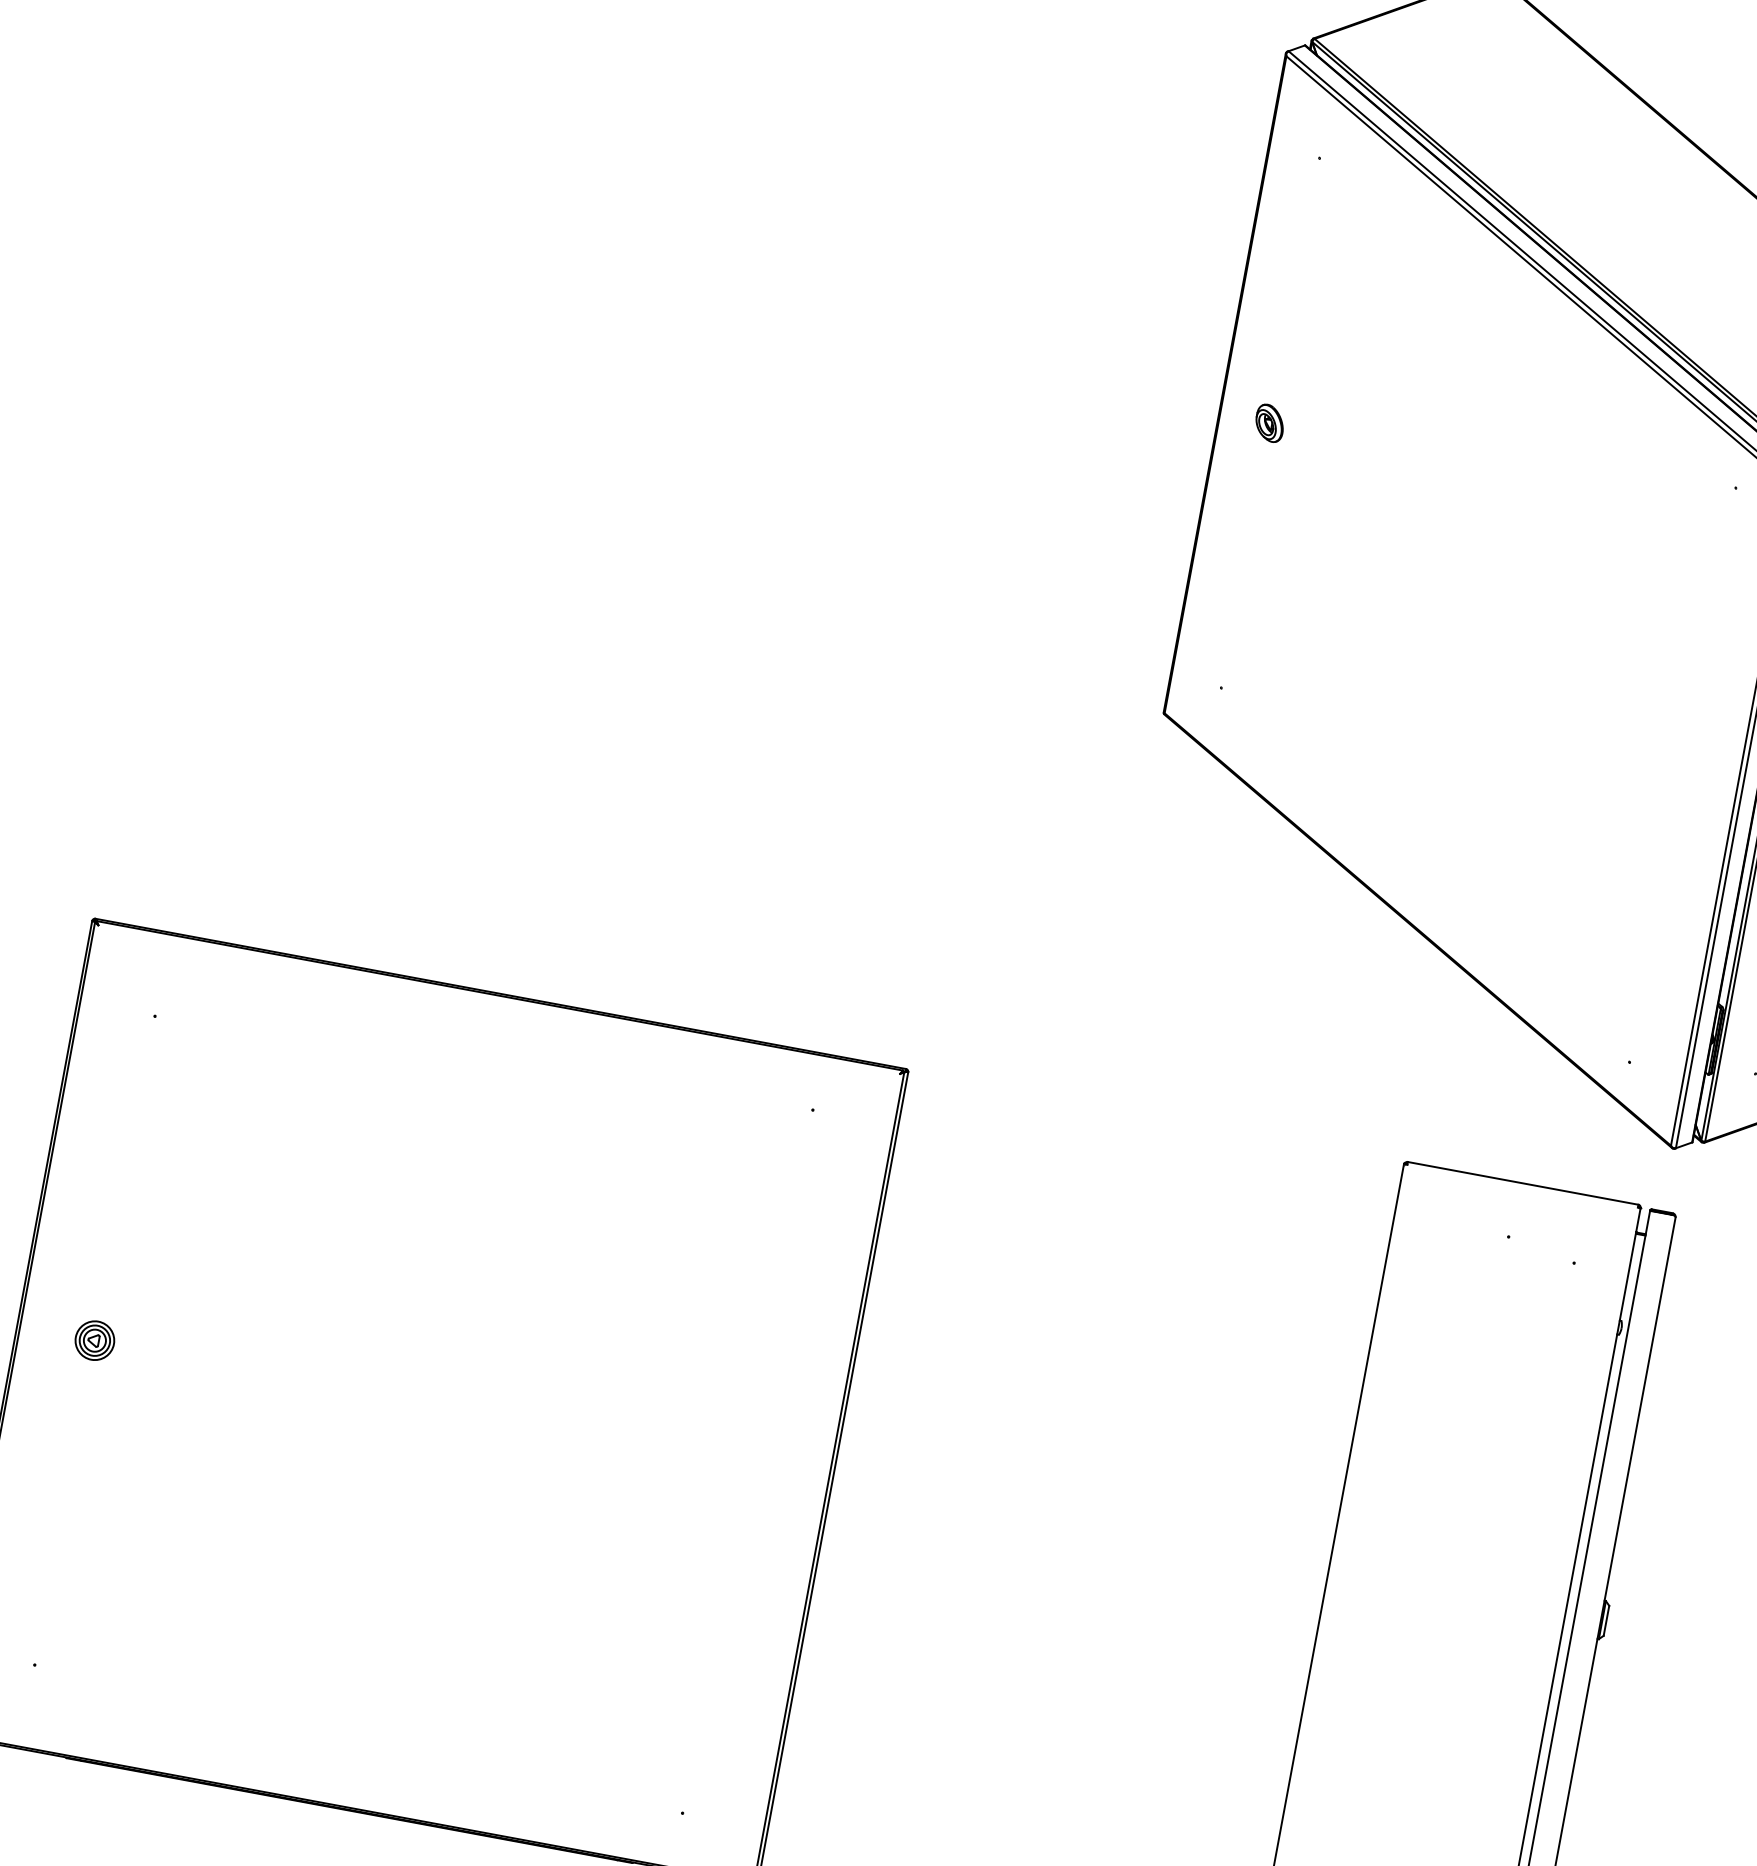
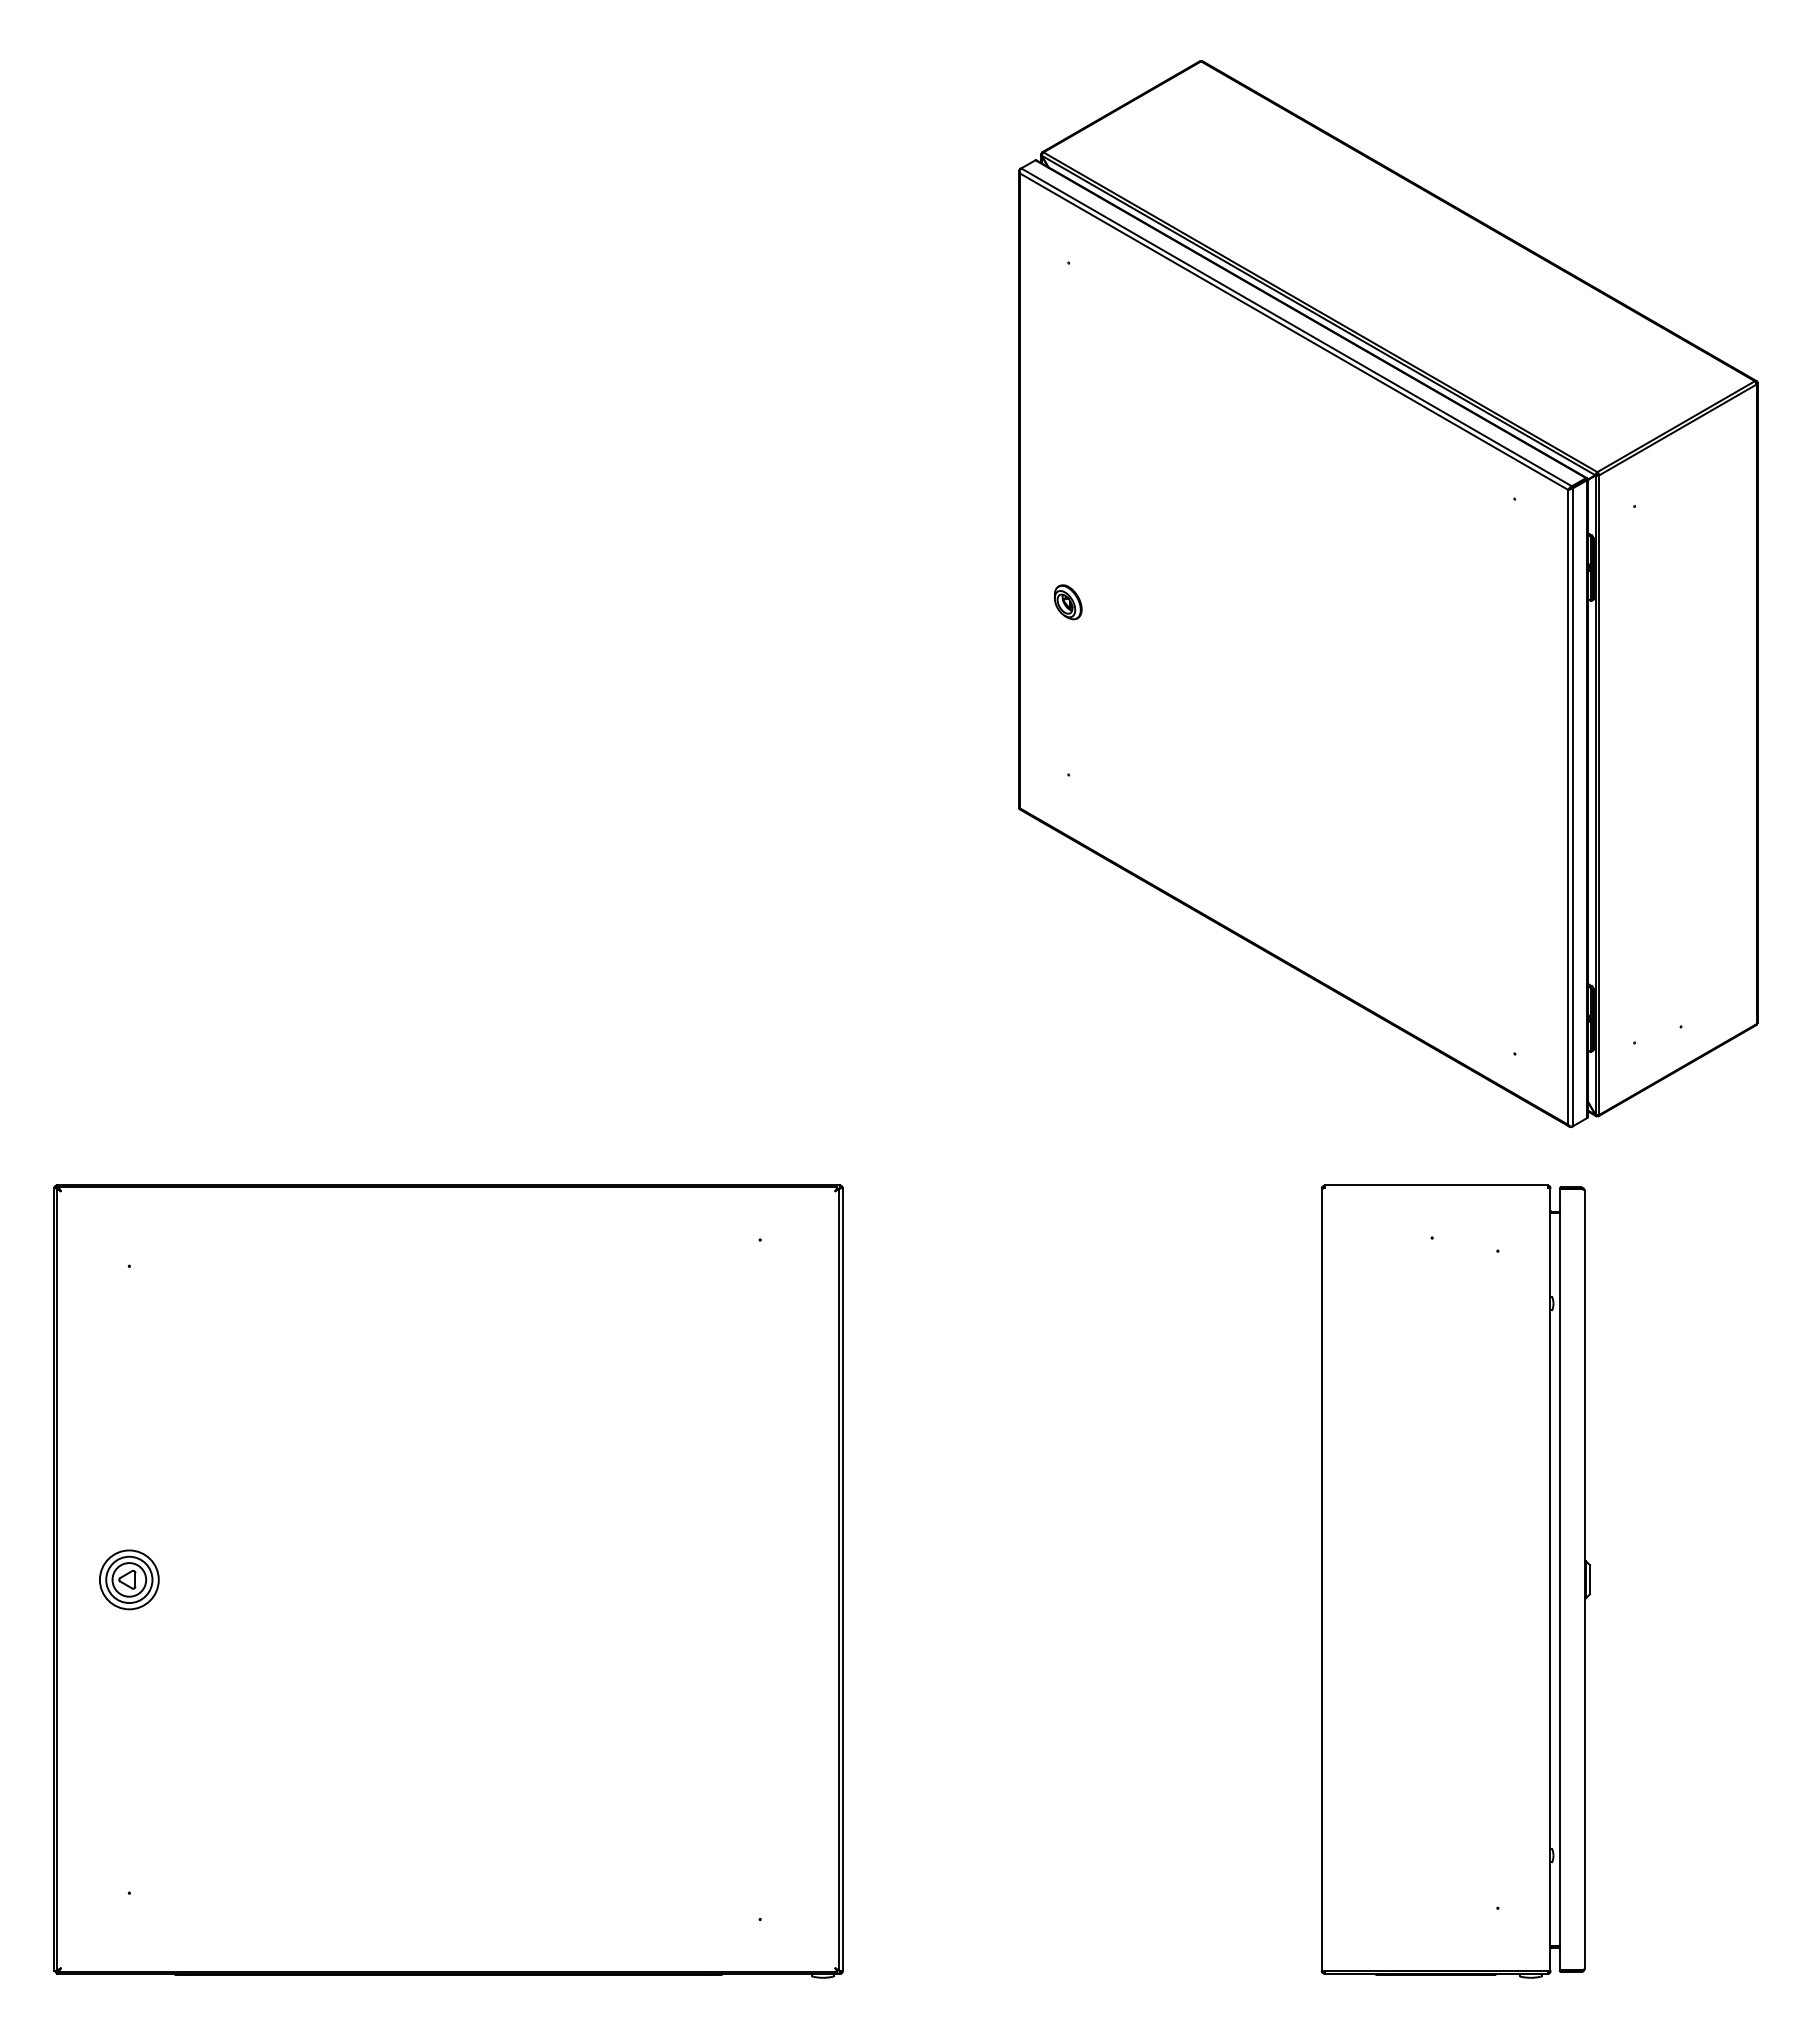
part: (1269, 423) -> (1067, 602), moved
part: (95, 1340) -> (129, 1579), size x1.6

